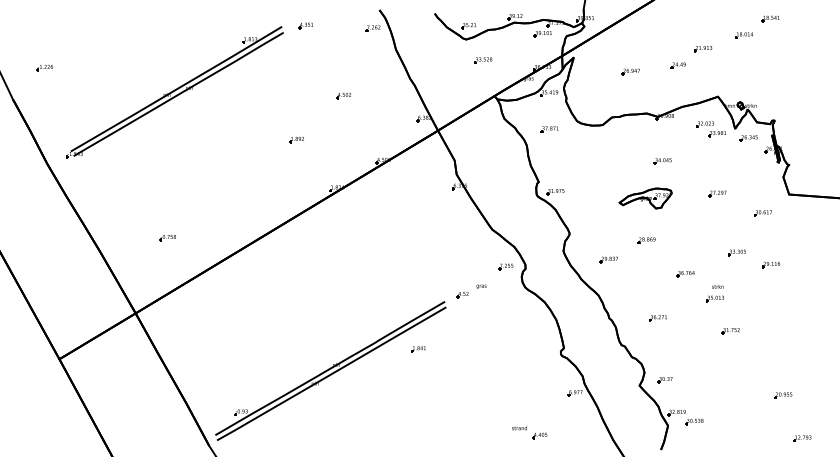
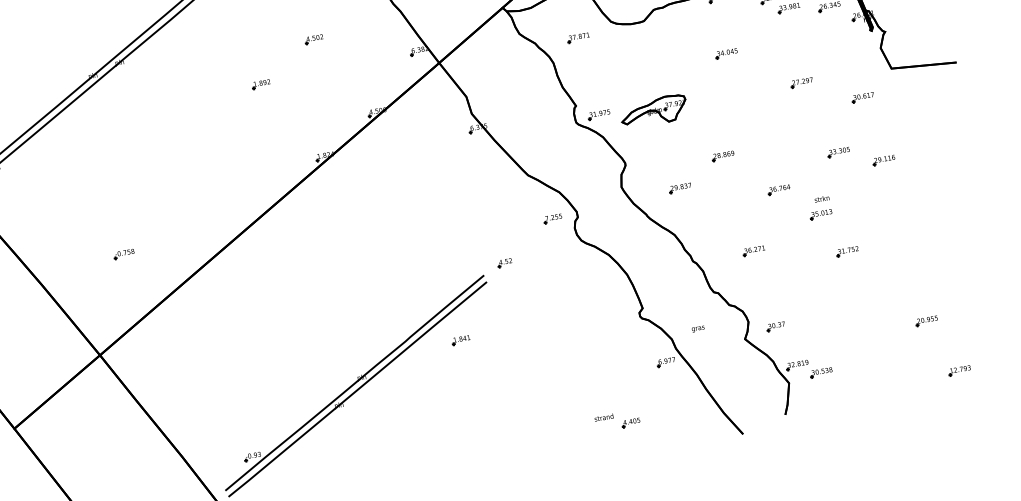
part: (296, 140) -> (261, 85), moved
part: (645, 198) -> (653, 111), moved
text: (481, 286) -> (698, 328), moved

